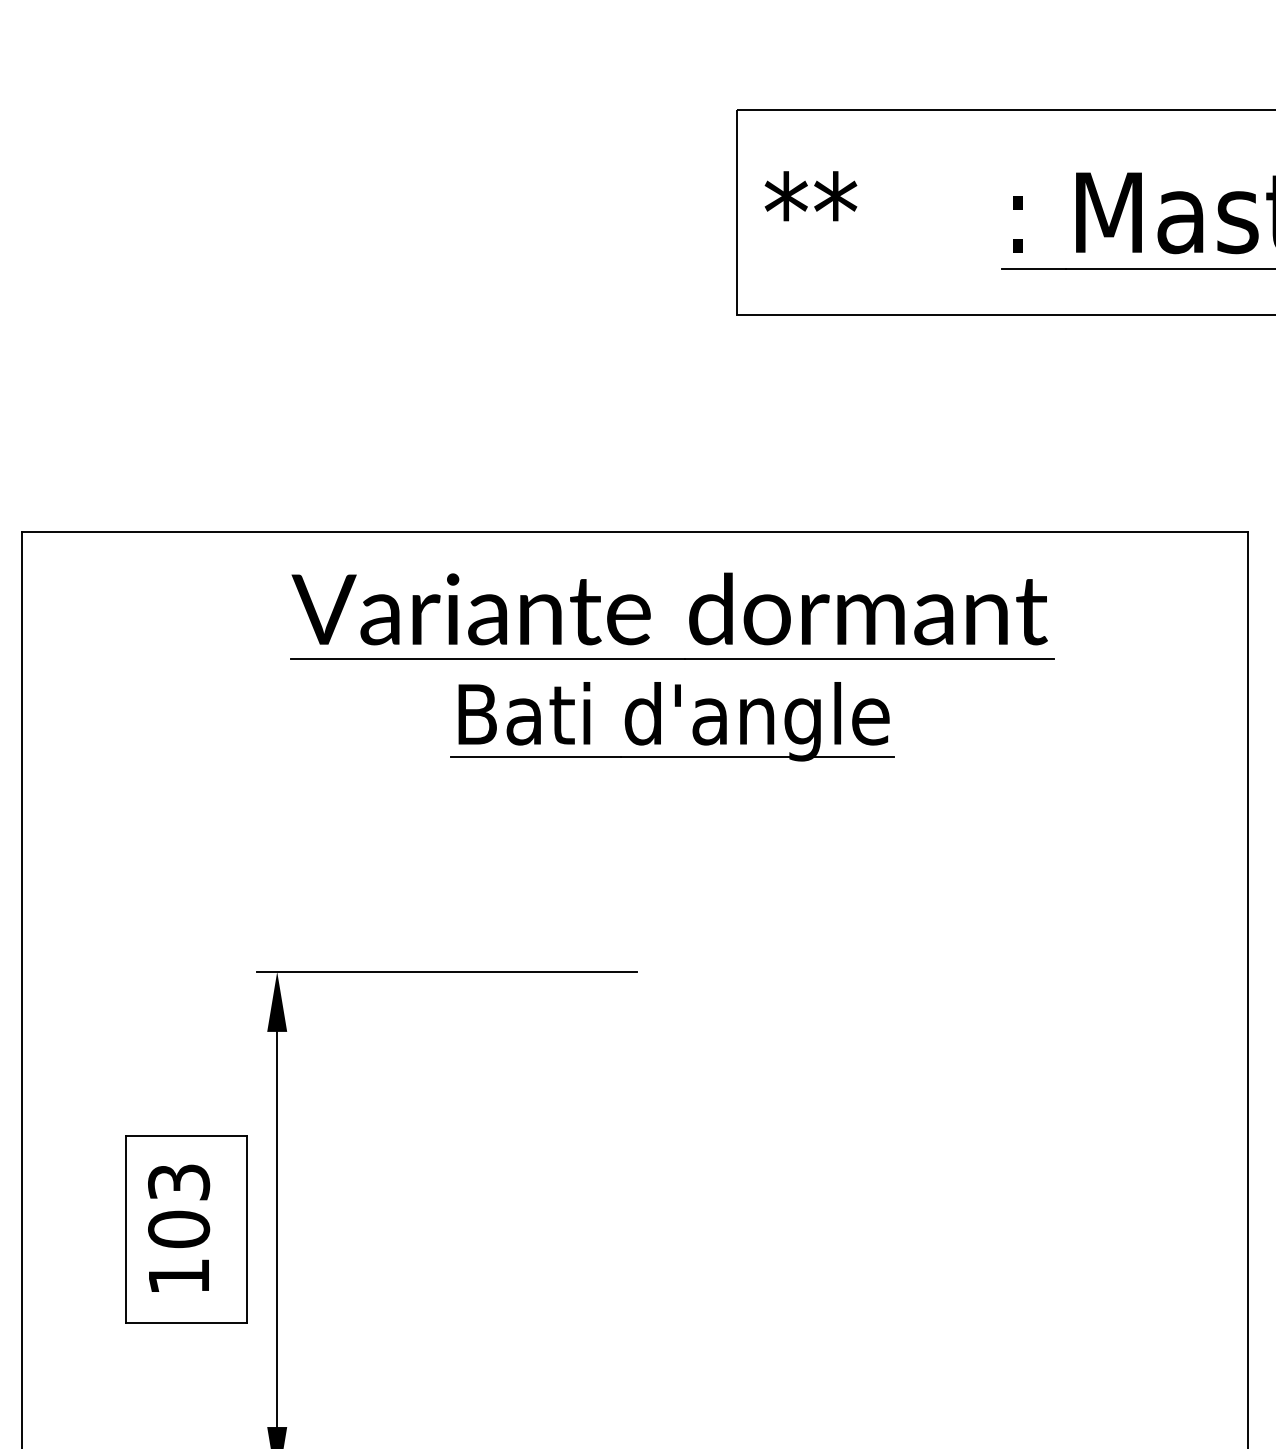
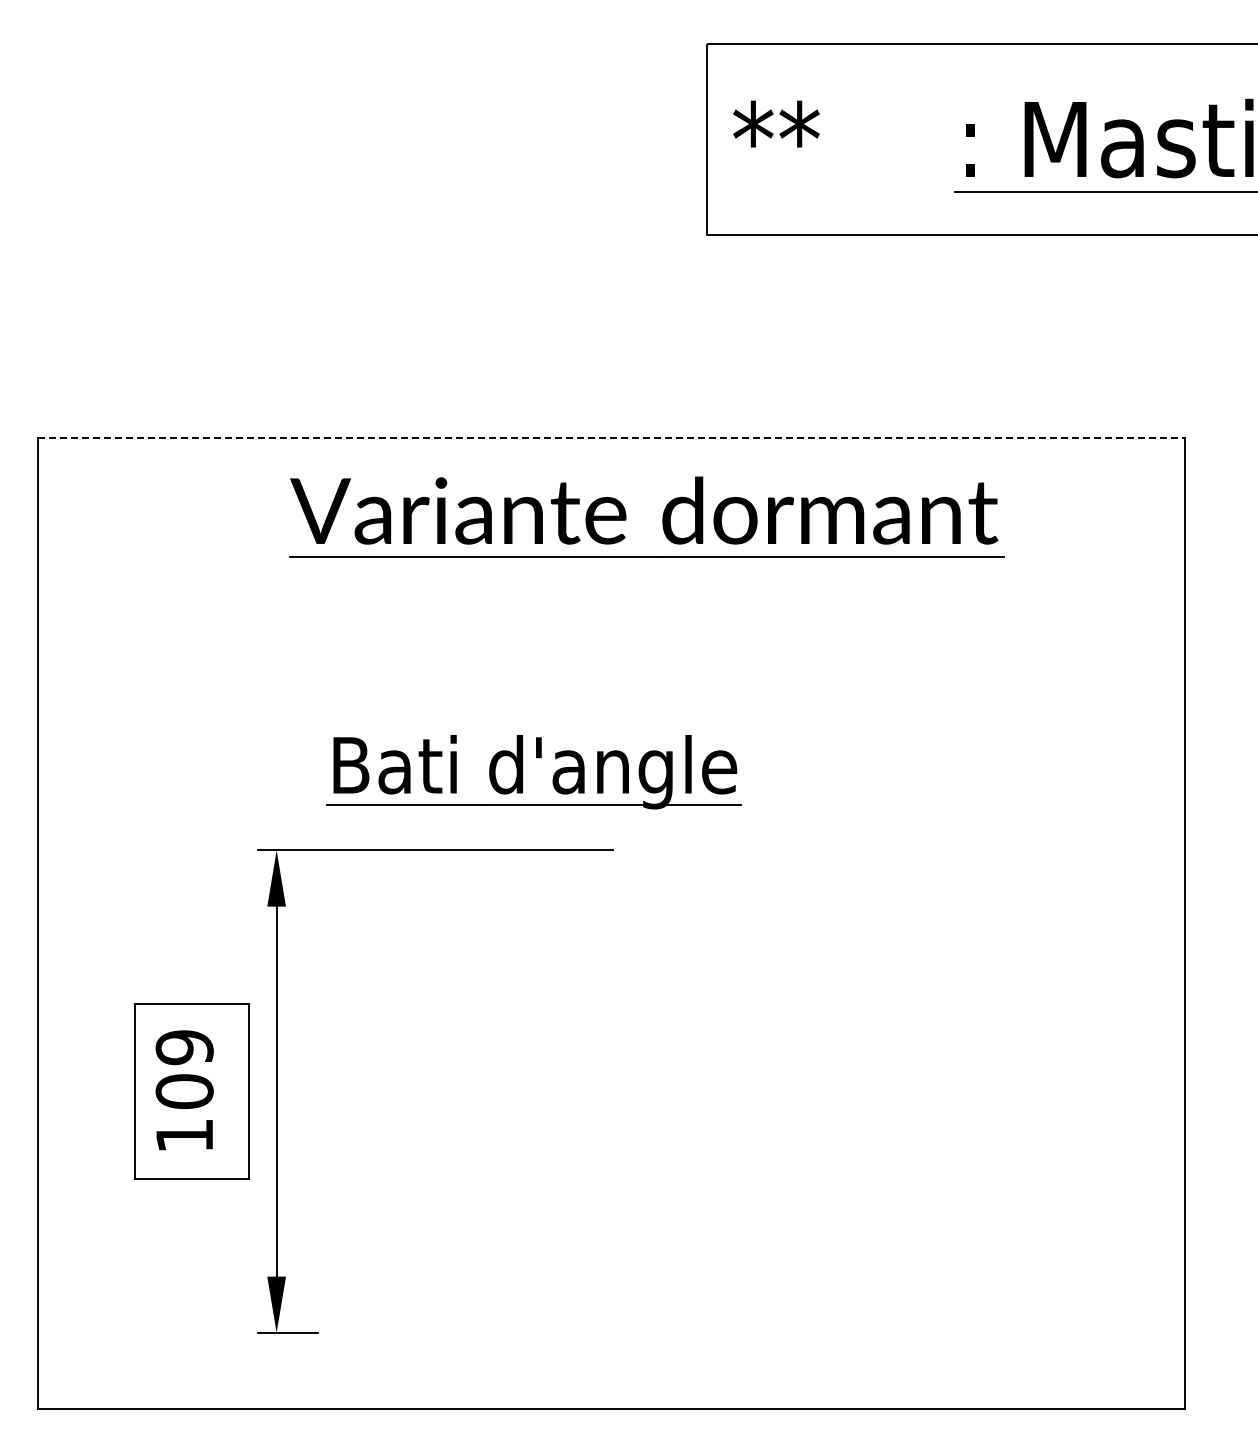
line: (634, 531) -> (611, 438), solid -> dashed
part: (660, 722) -> (522, 772), moved
text: (178, 1182) -> (184, 1047), 103 -> 109

